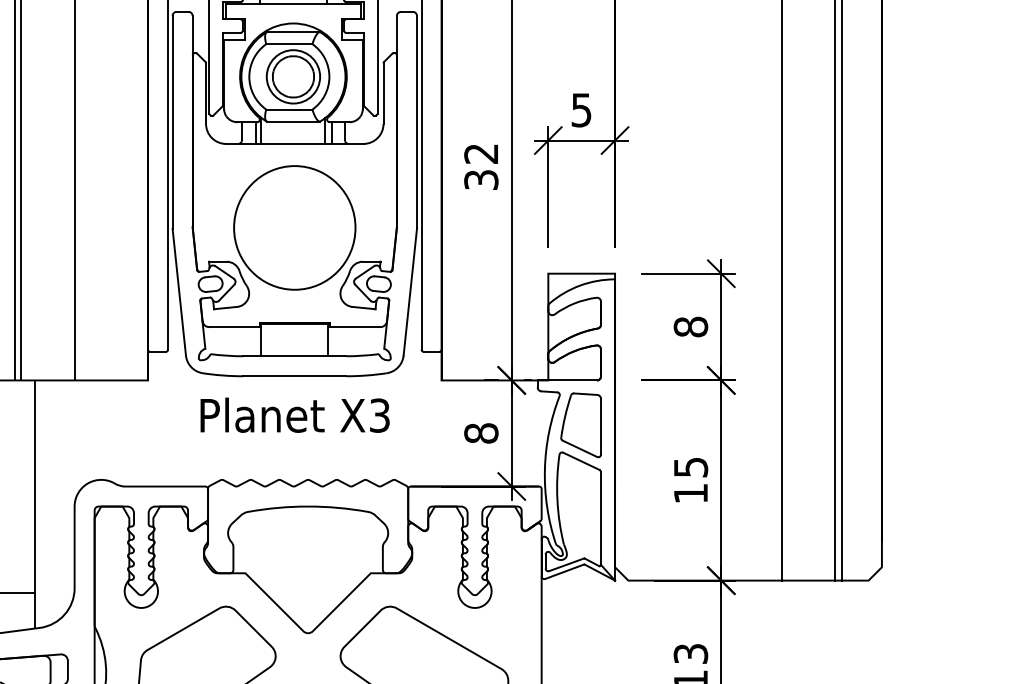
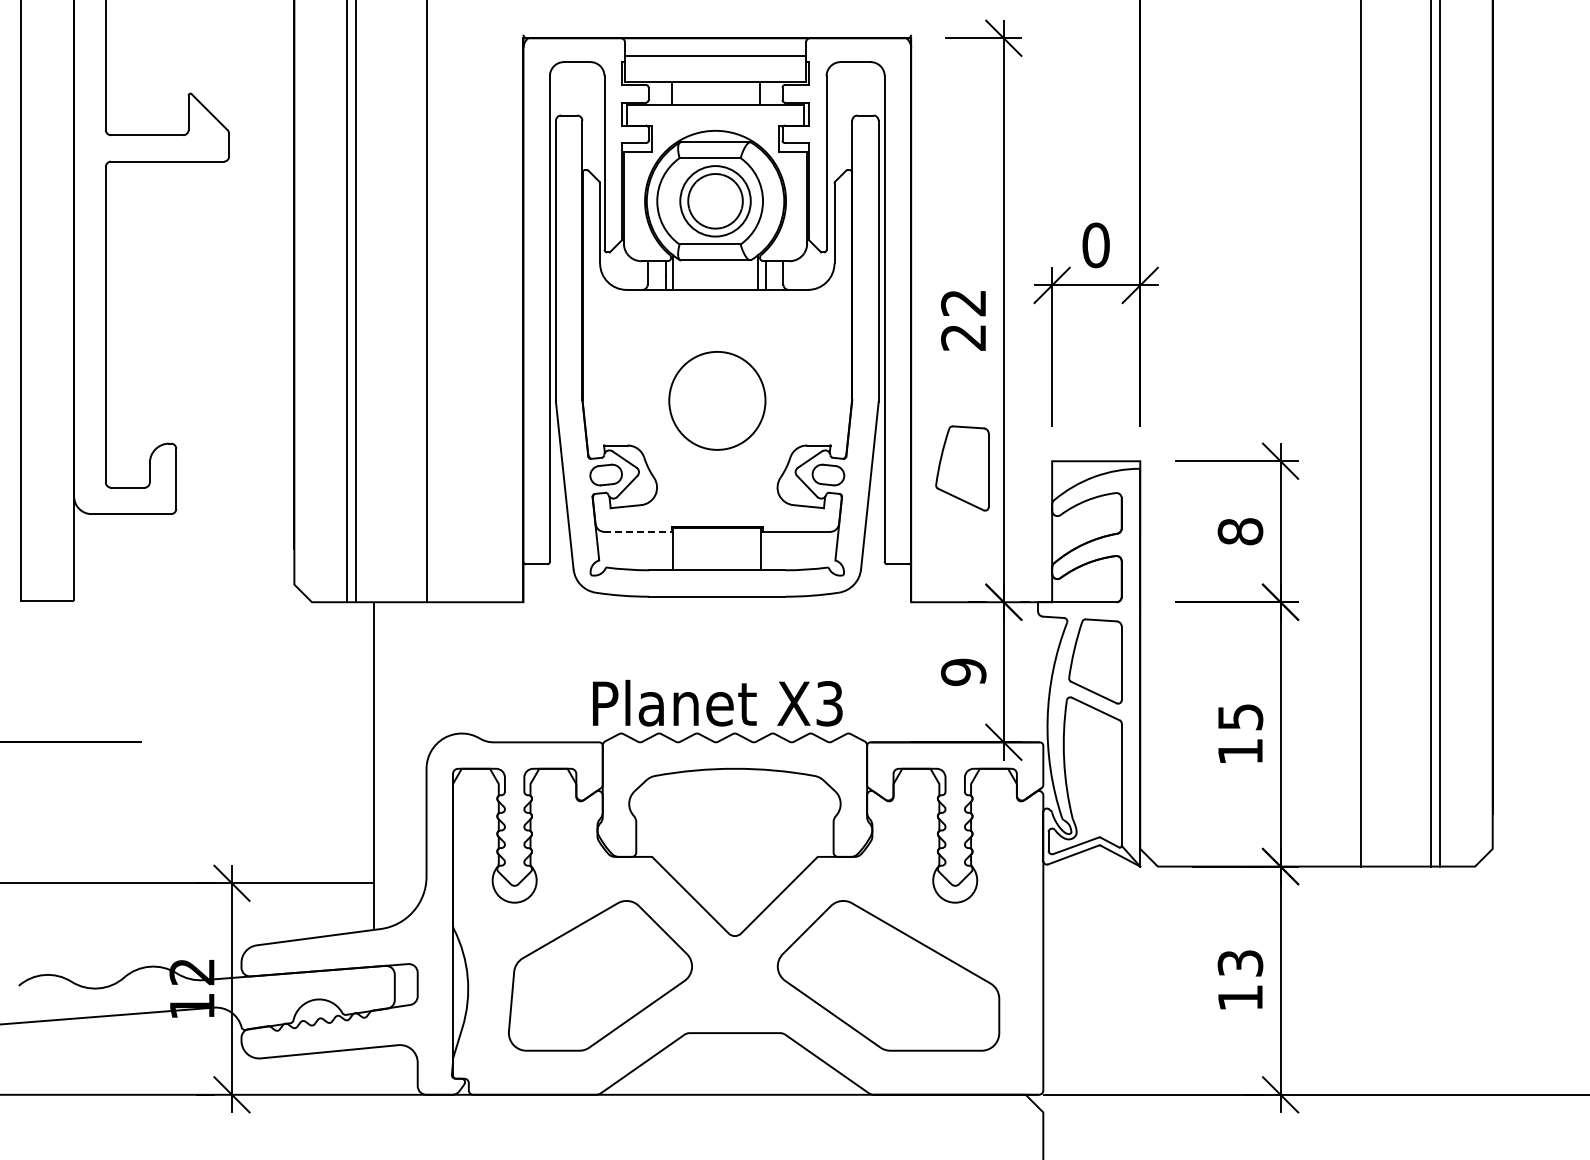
text: (581, 110) -> (1095, 245), 5 -> 0
text: (481, 179) -> (963, 337), 32 -> 22
part: (294, 227) -> (717, 400), size x0.6
part: (480, 279) -> (962, 468), added
line: (234, 326) -> (637, 531), solid -> dashed
text: (294, 414) -> (717, 702), moved
text: (481, 433) -> (963, 672), 8 -> 9

